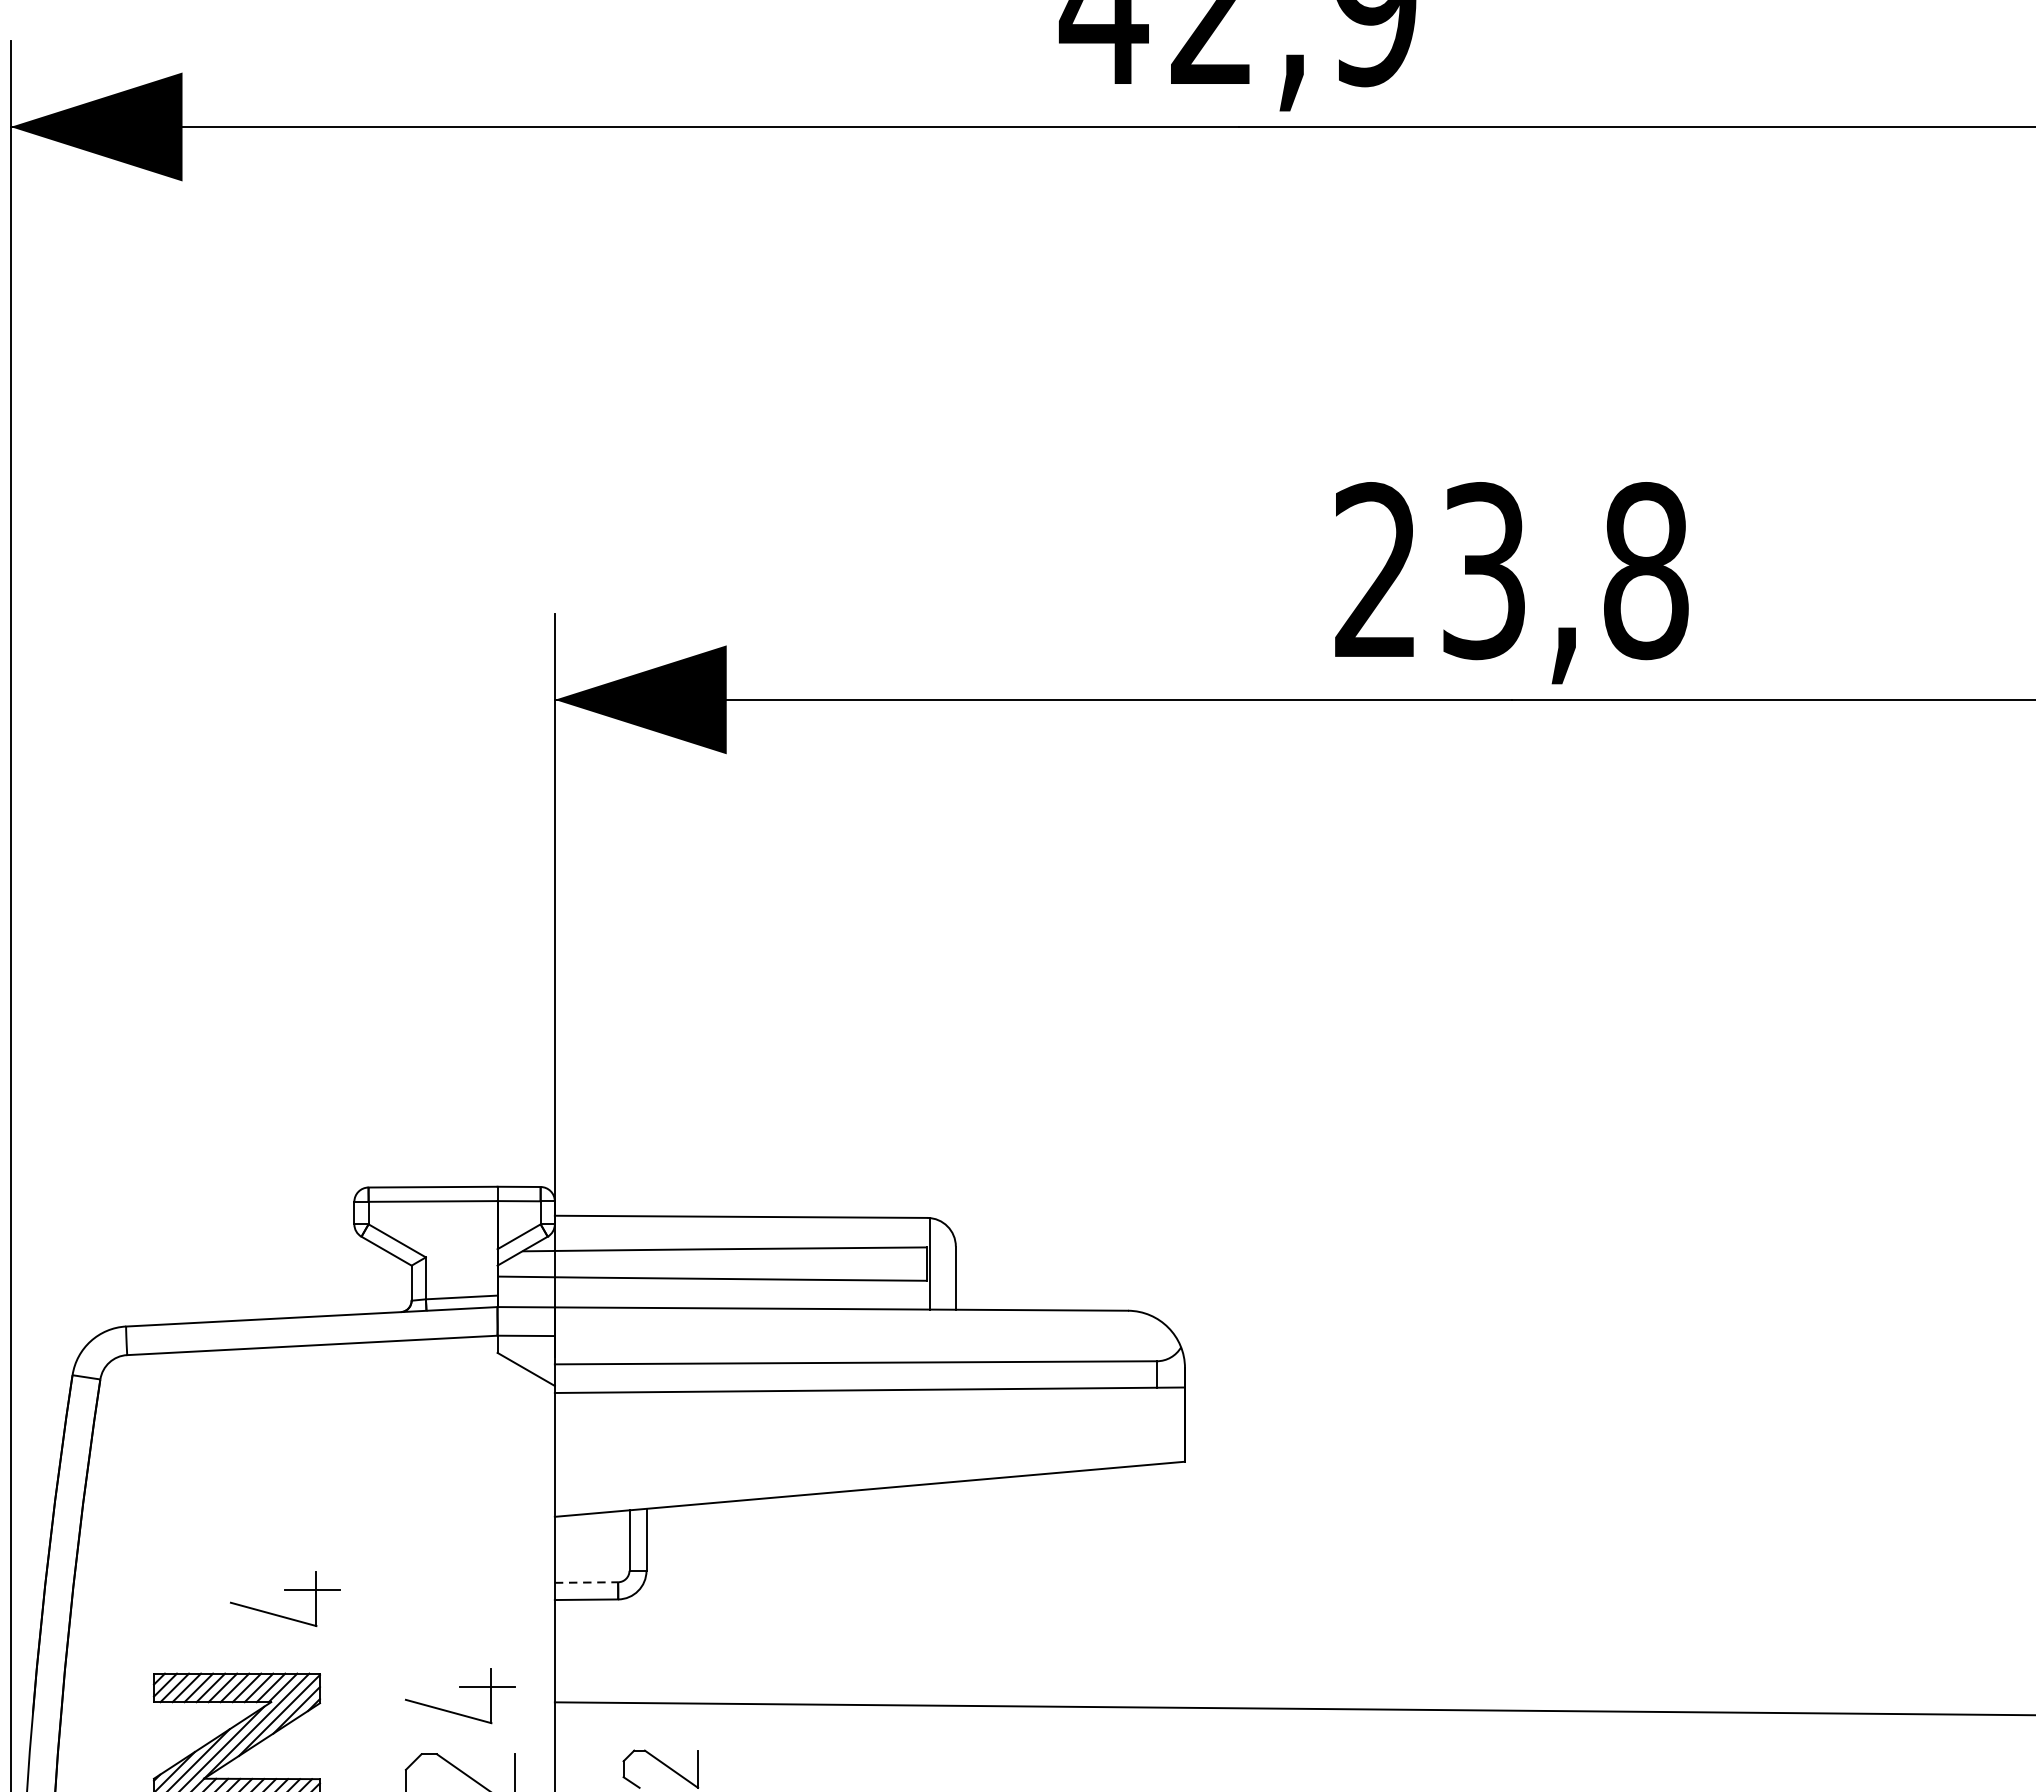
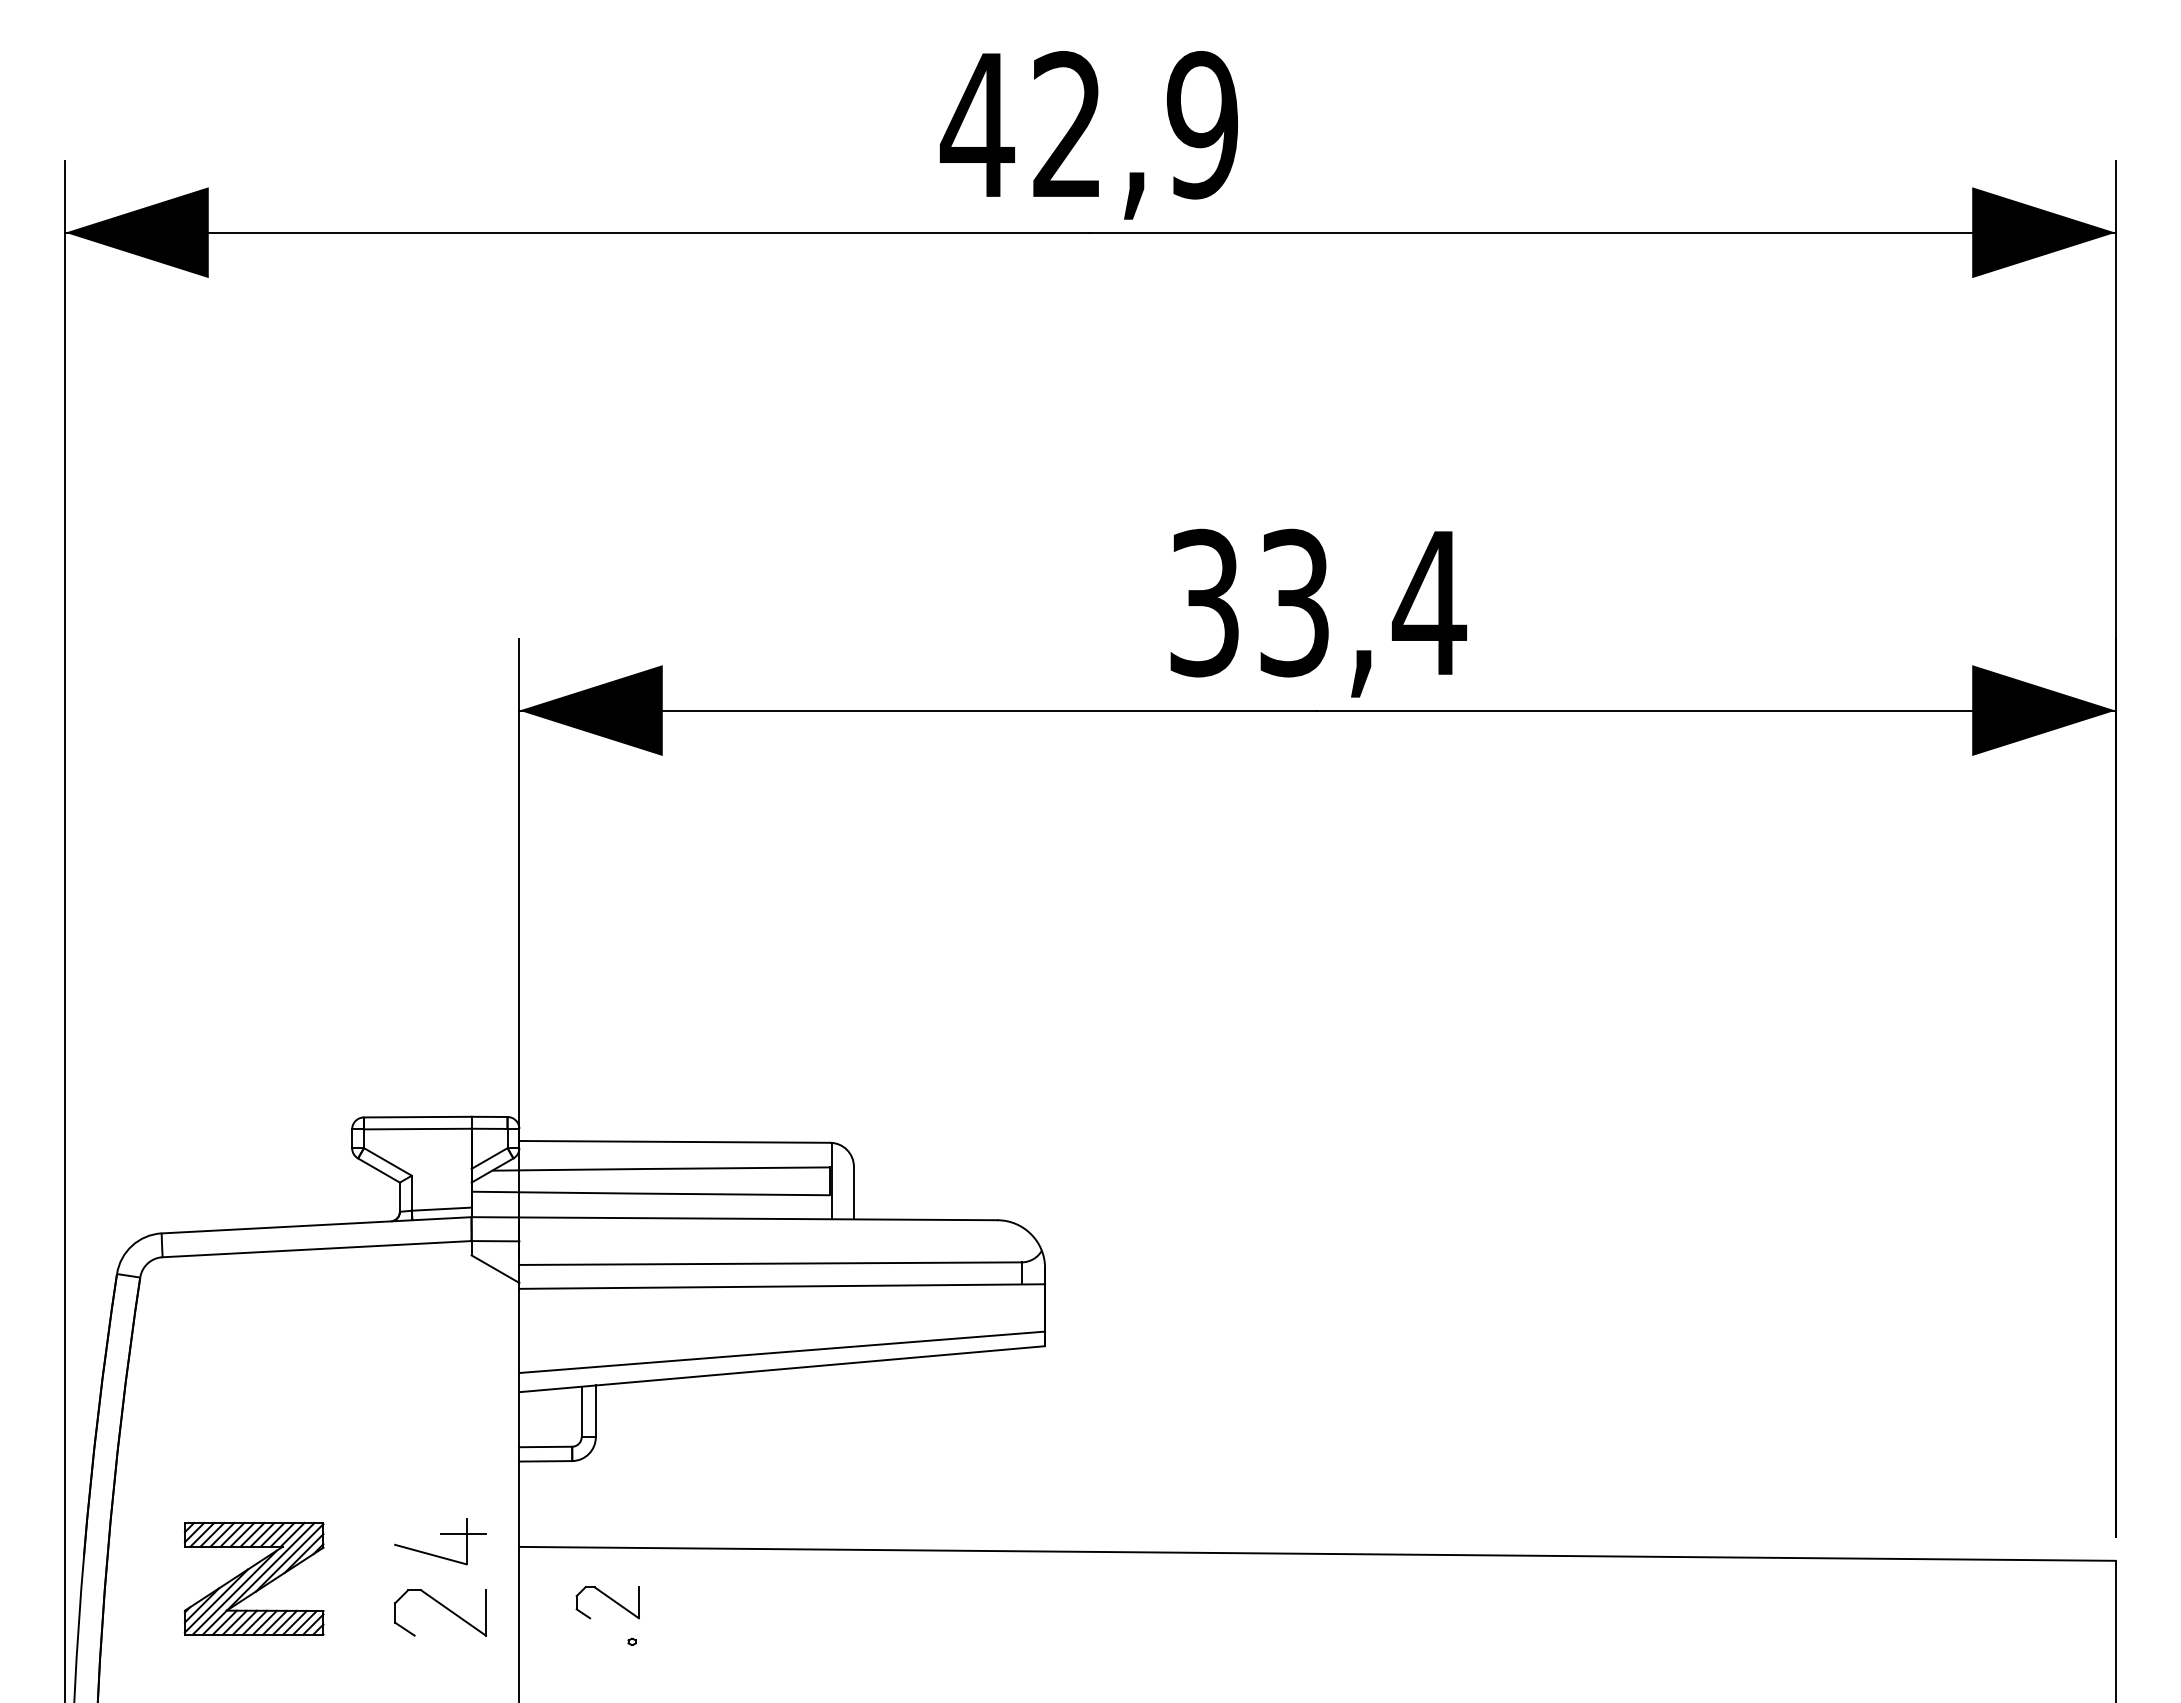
text: (1512, 570) -> (1318, 602), 23,8 -> 33,4
line: (870, 1469) -> (782, 1352), added
line: (587, 1581) -> (546, 1446), dashed -> solid
part: (285, 1590) -> (294, 1453), removed

